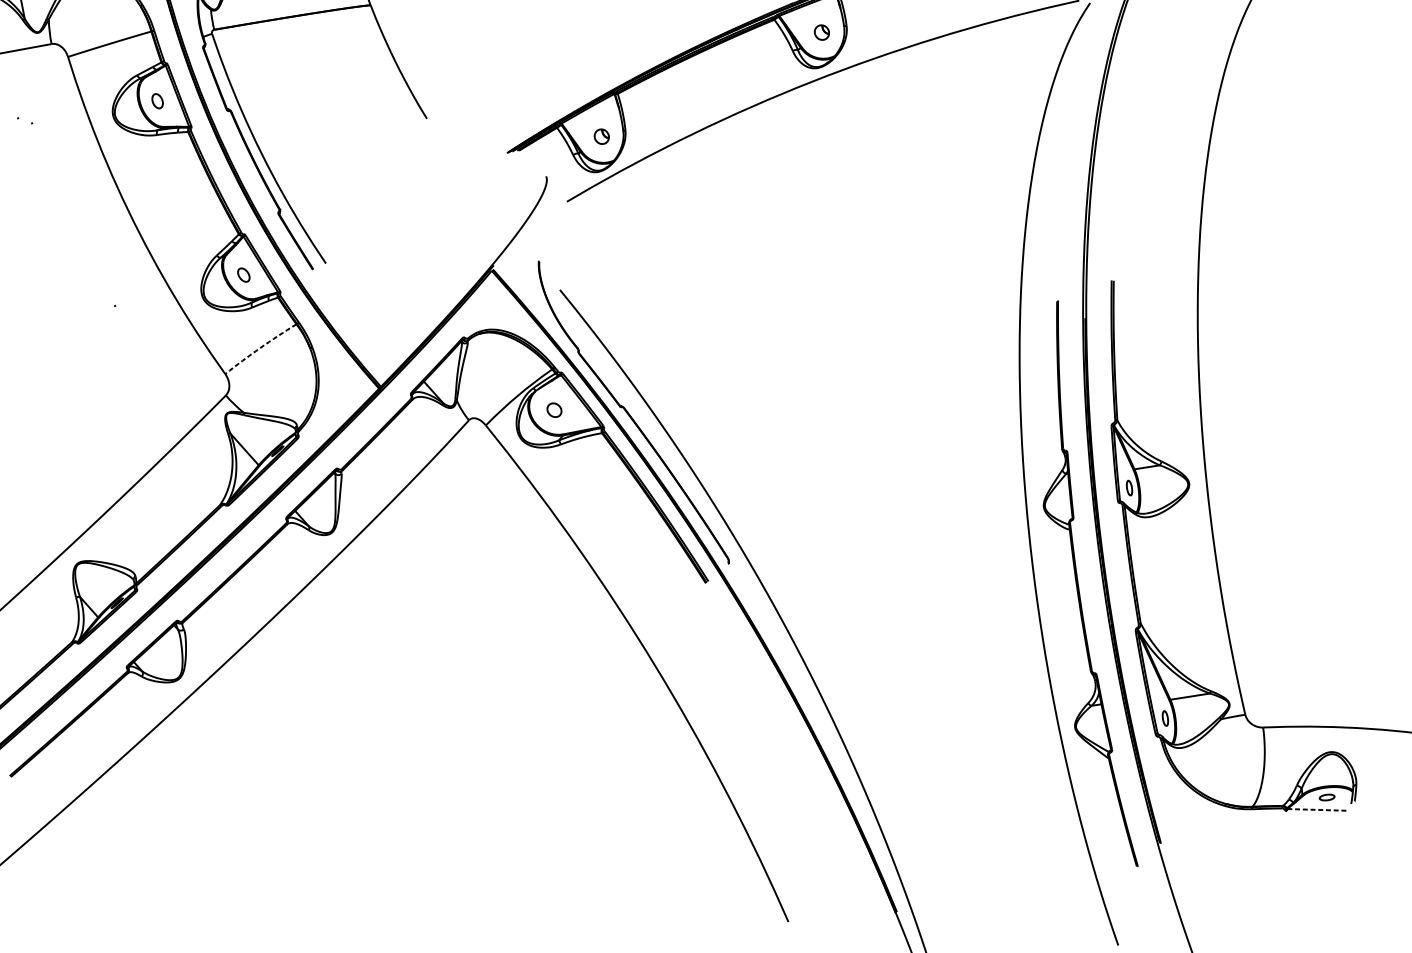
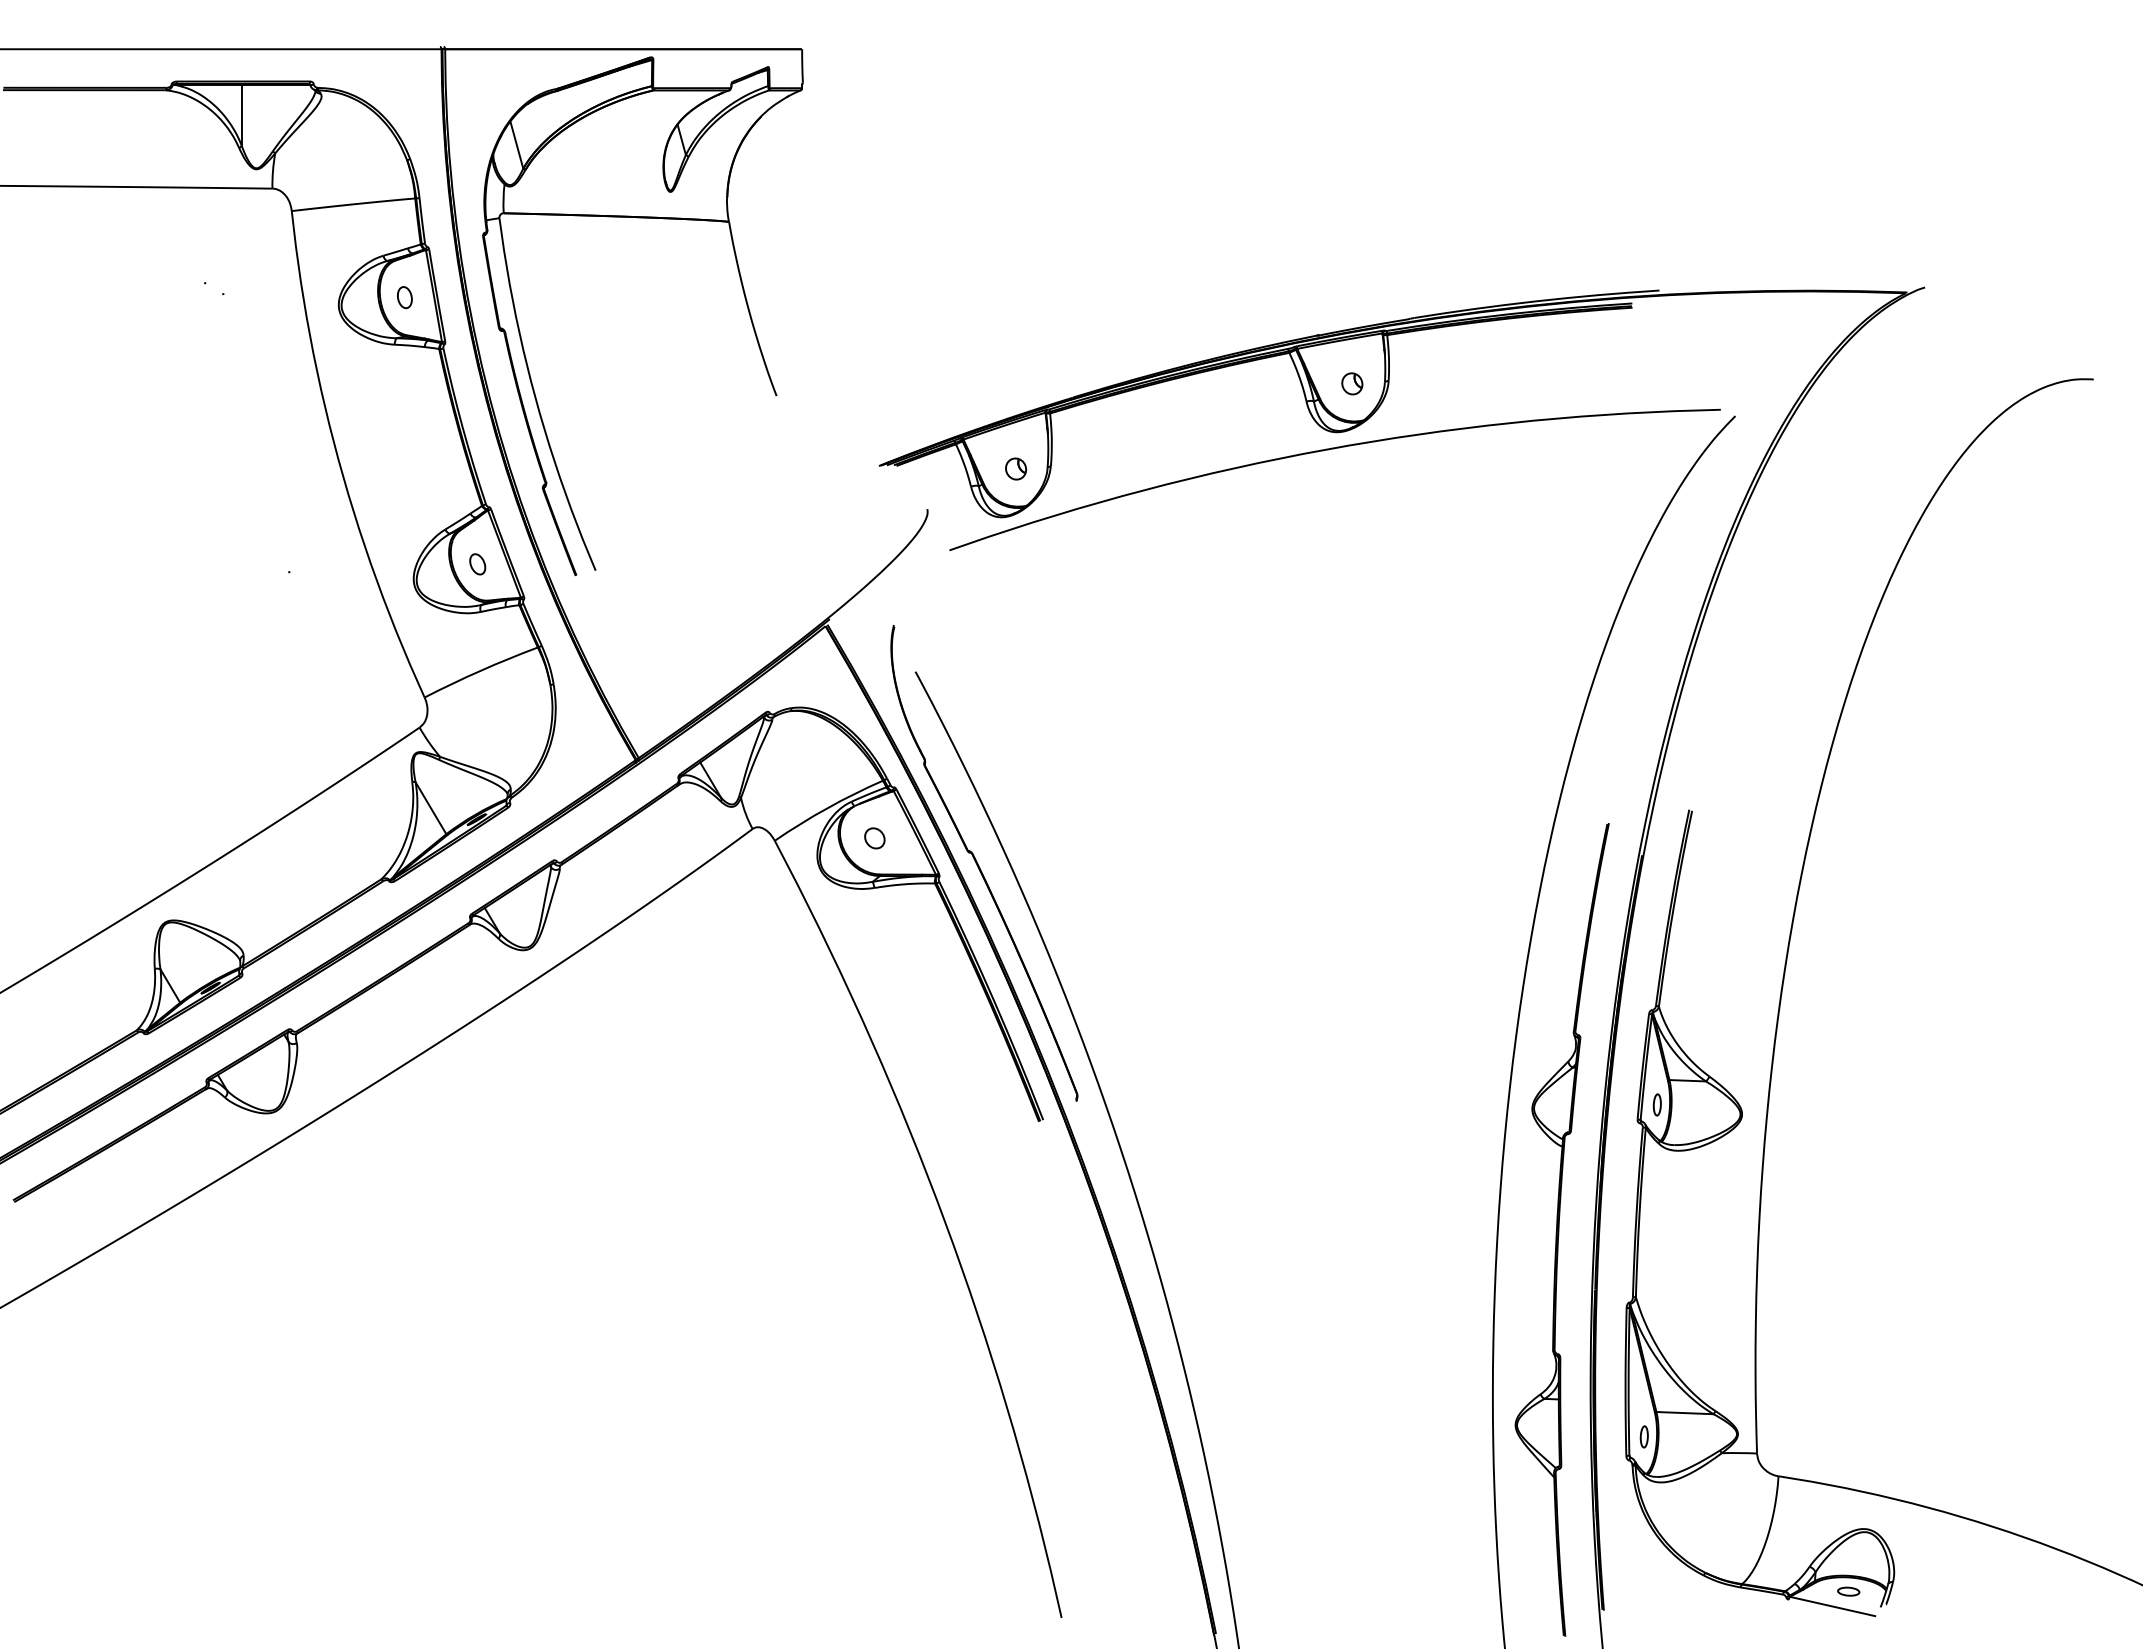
arc: (260, 347) -> (480, 670), dashed -> solid
line: (1317, 809) -> (1832, 1606), dashed -> solid

